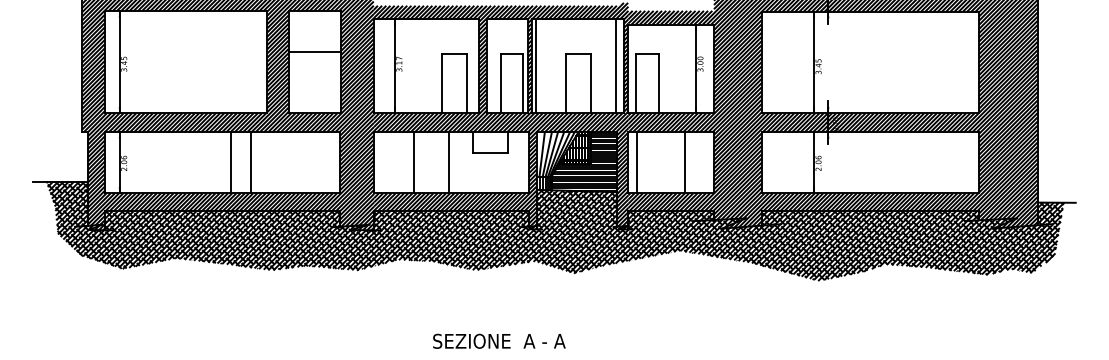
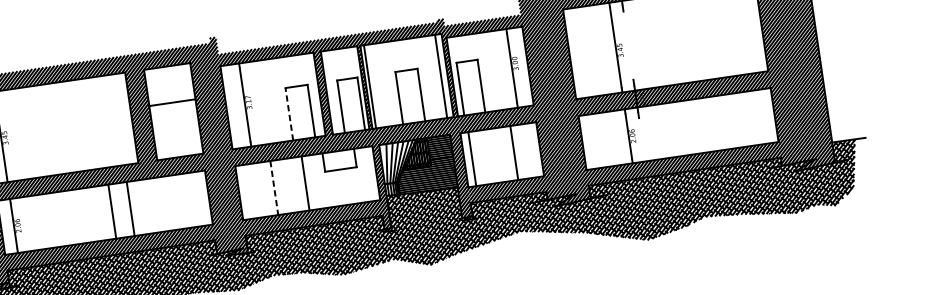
line: (442, 83) -> (289, 114), solid -> dashed
line: (413, 162) -> (274, 187), solid -> dashed

